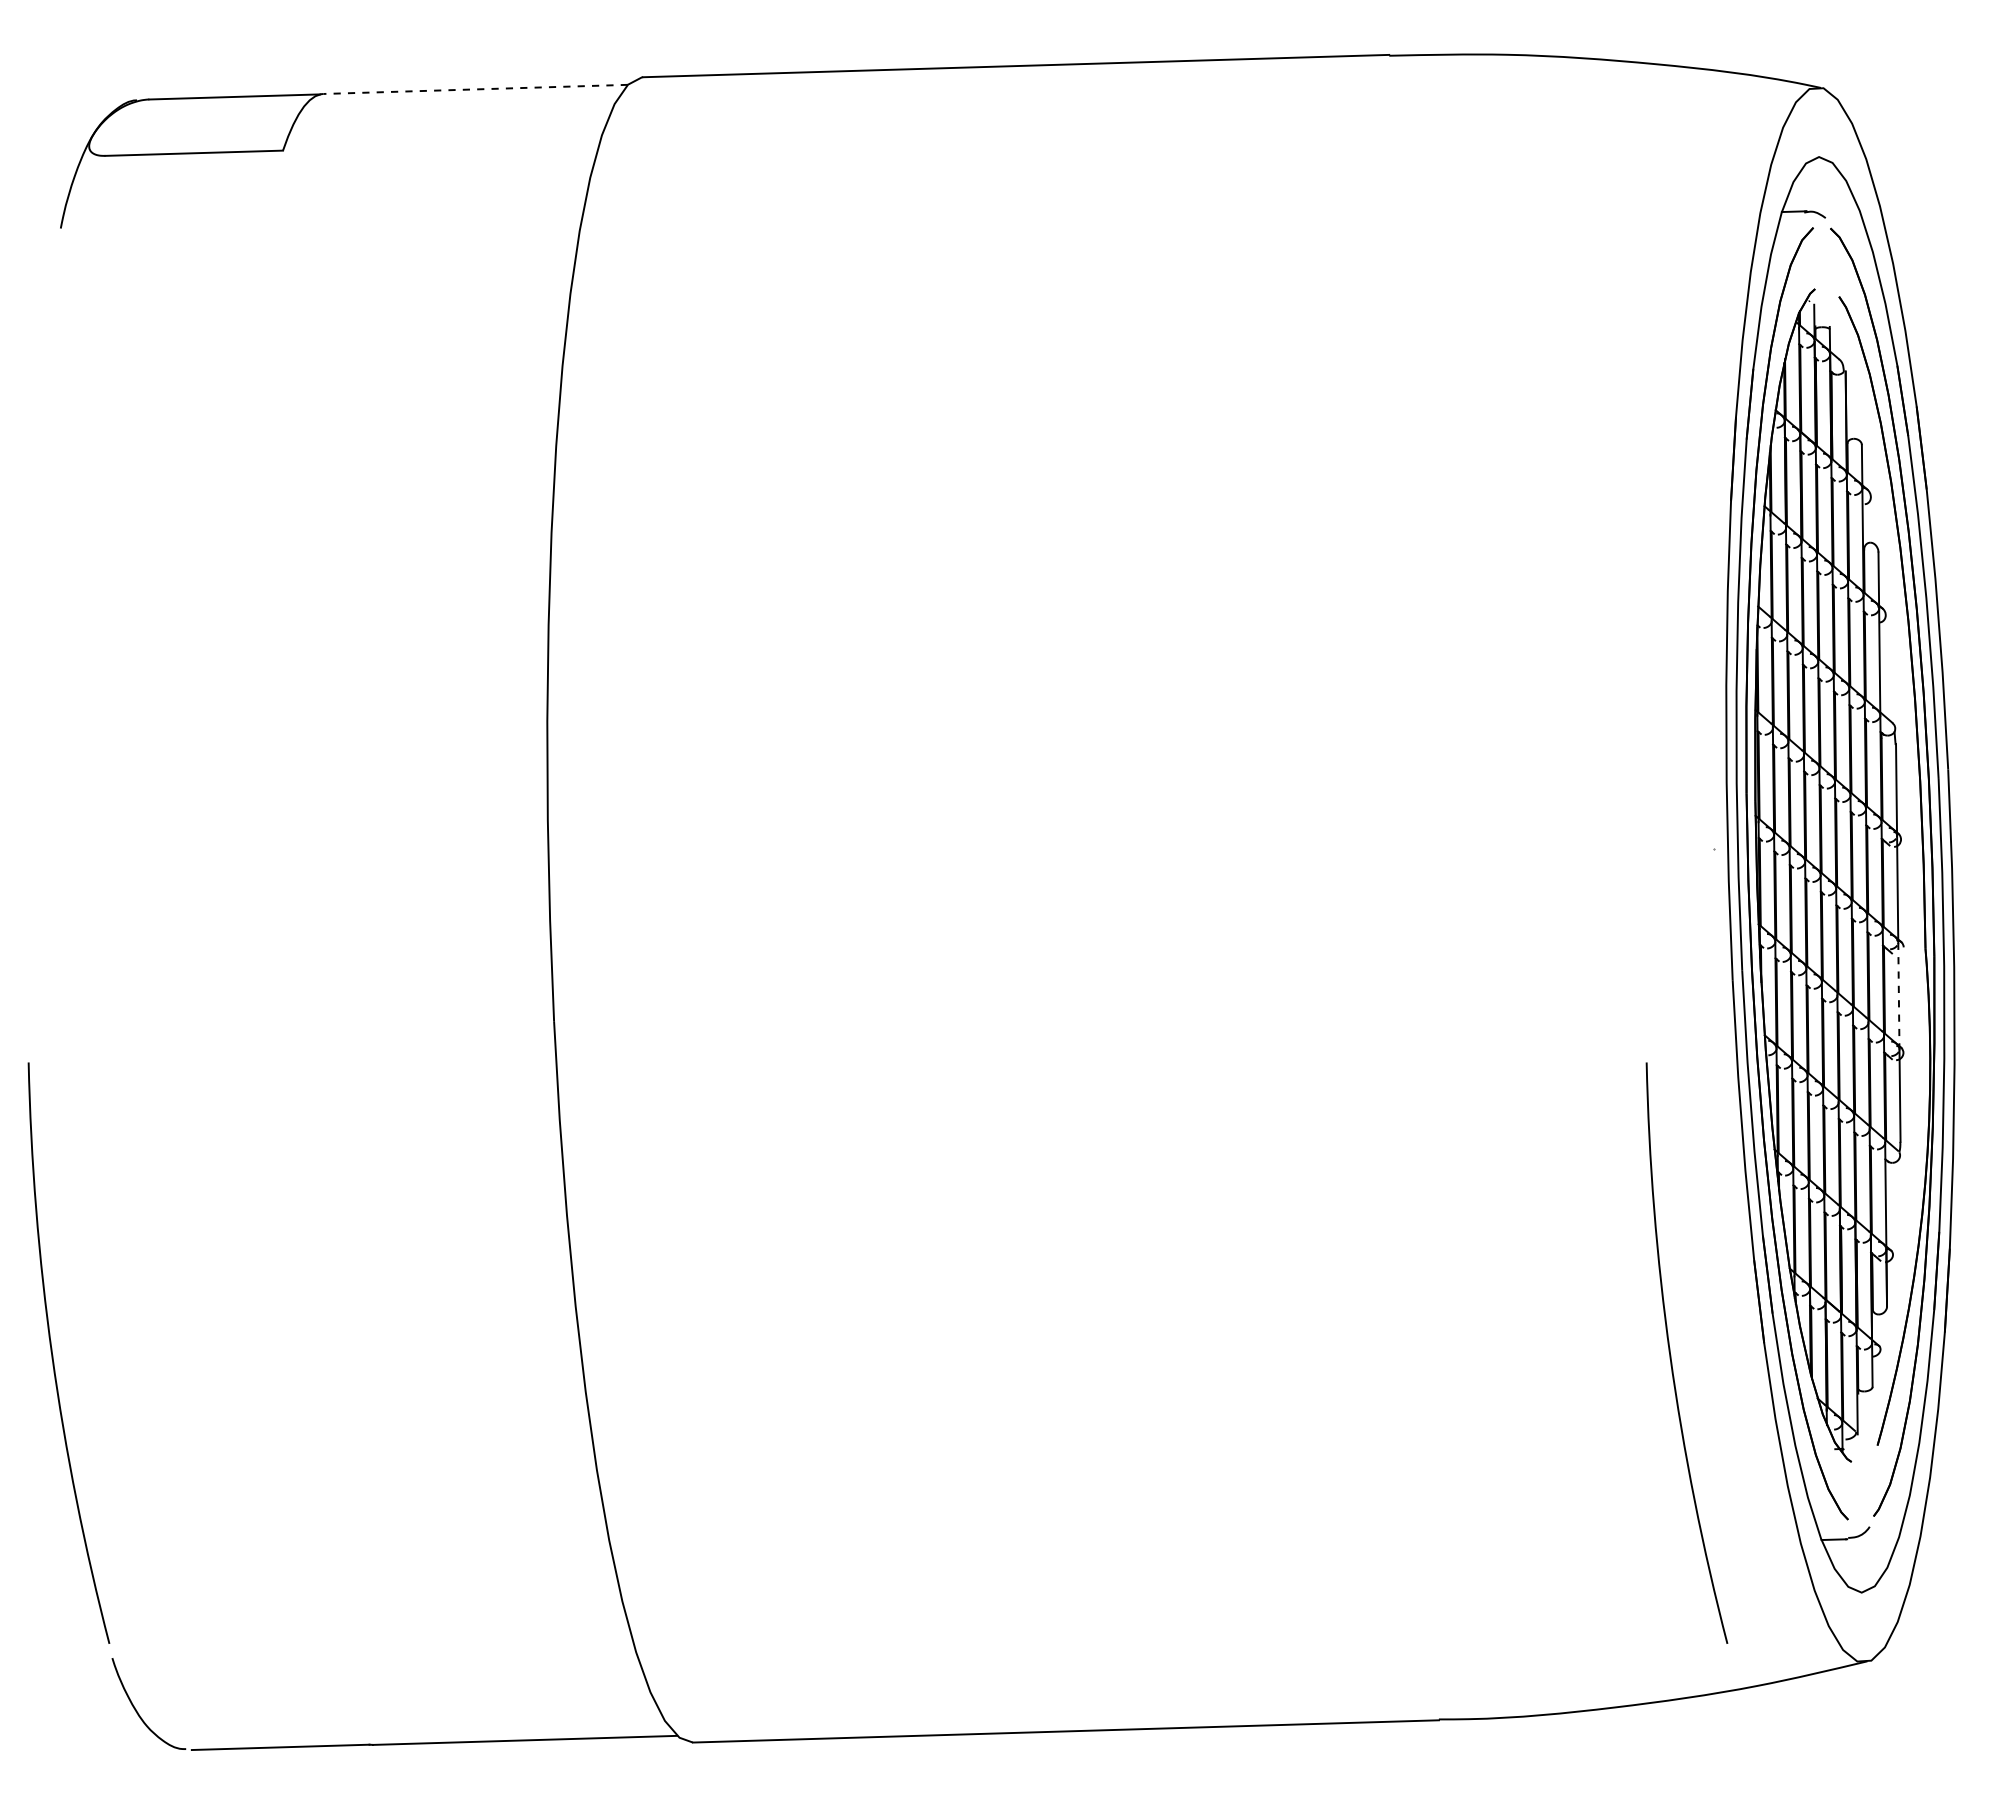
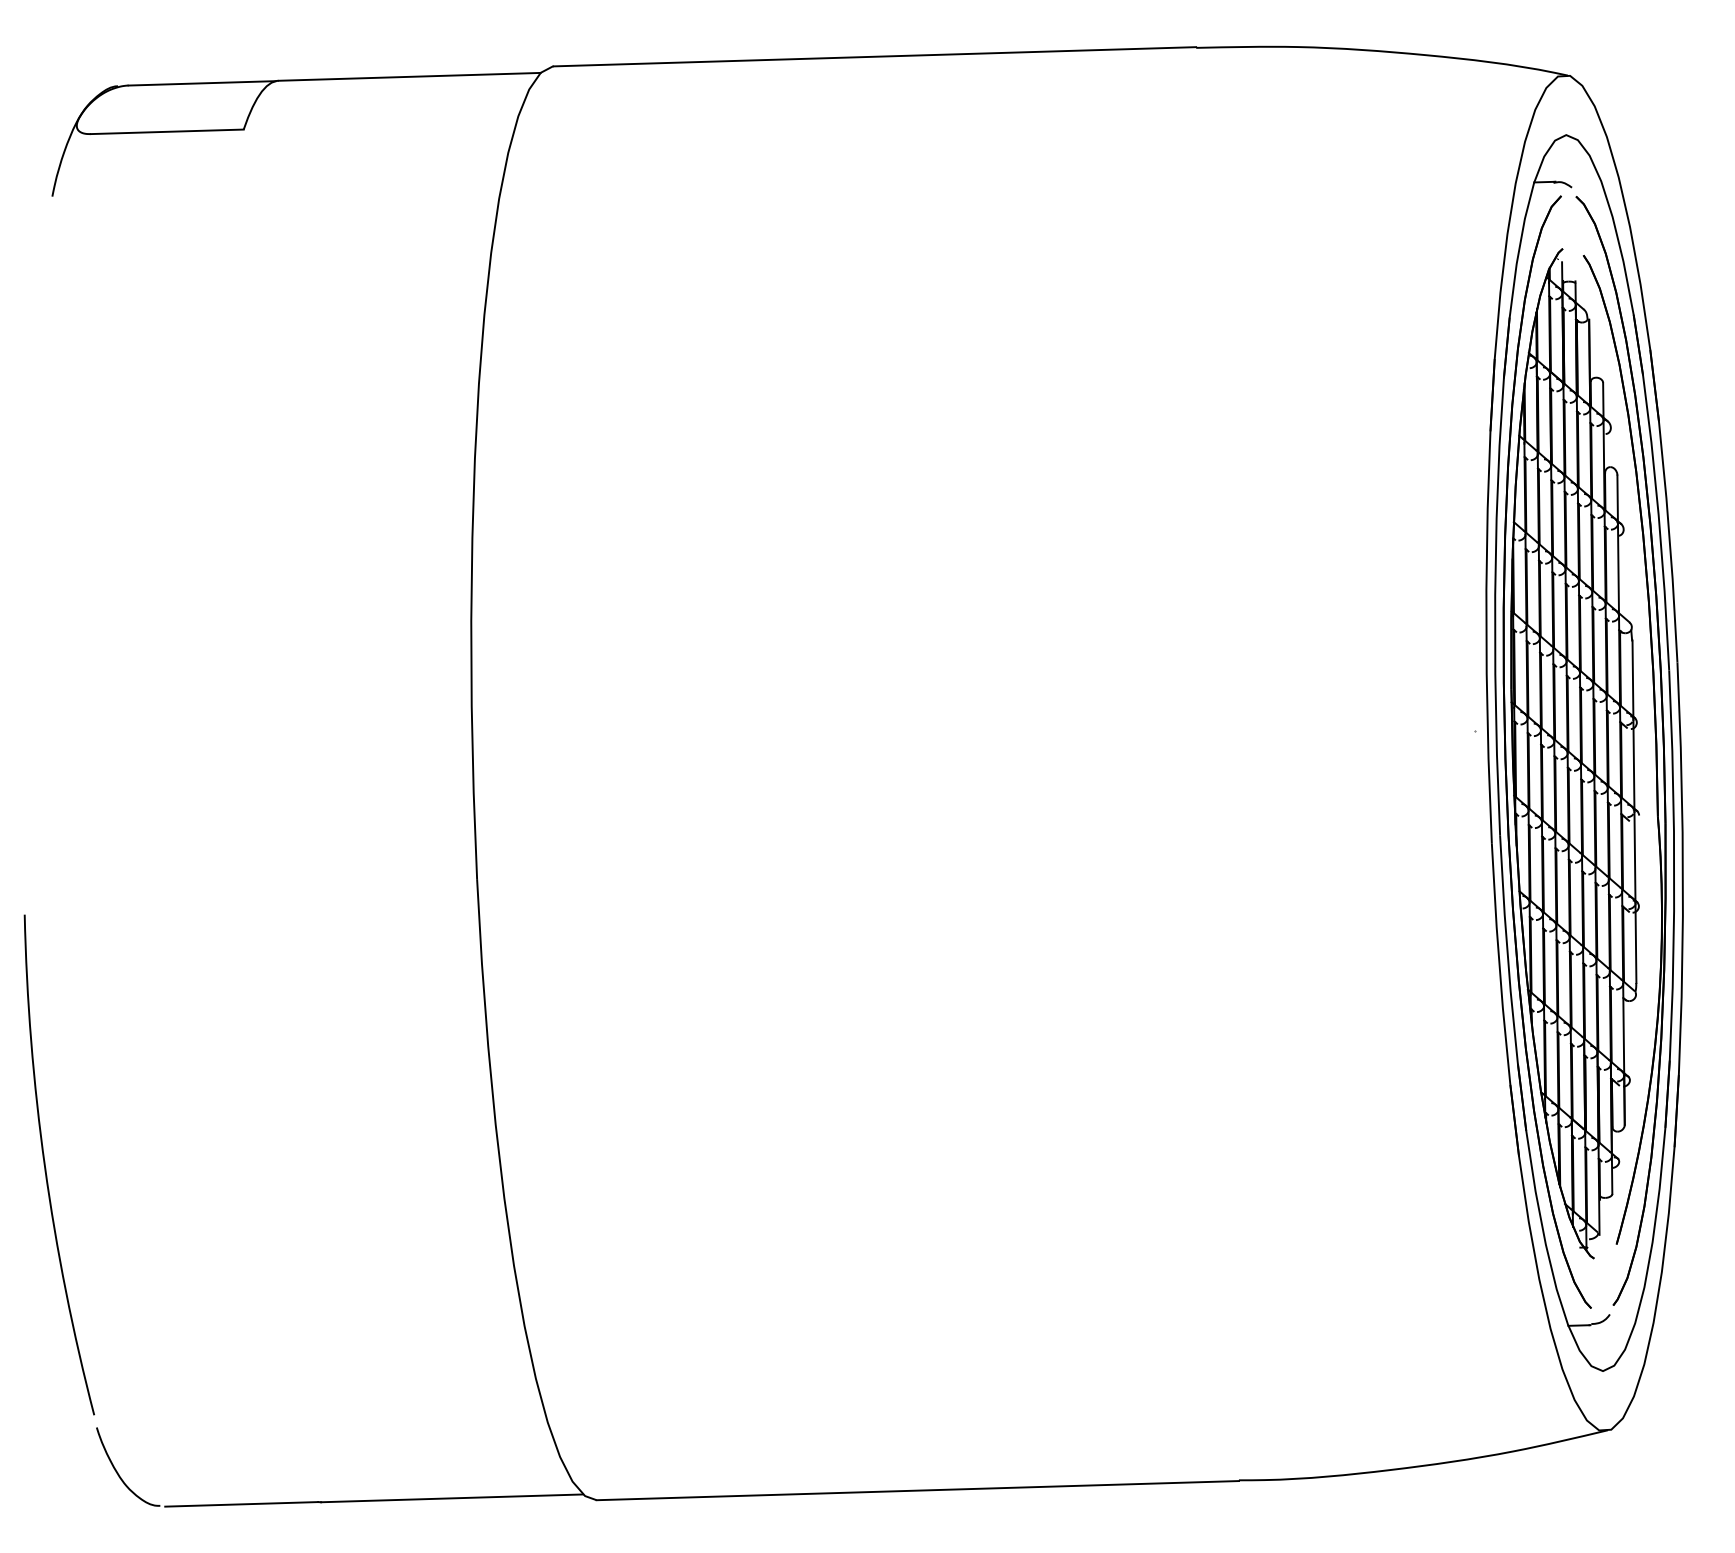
line: (475, 89) -> (409, 76), dashed -> solid
line: (1898, 996) -> (1634, 857), dashed -> solid
arc: (1671, 1355) -> (1439, 1166), removed

